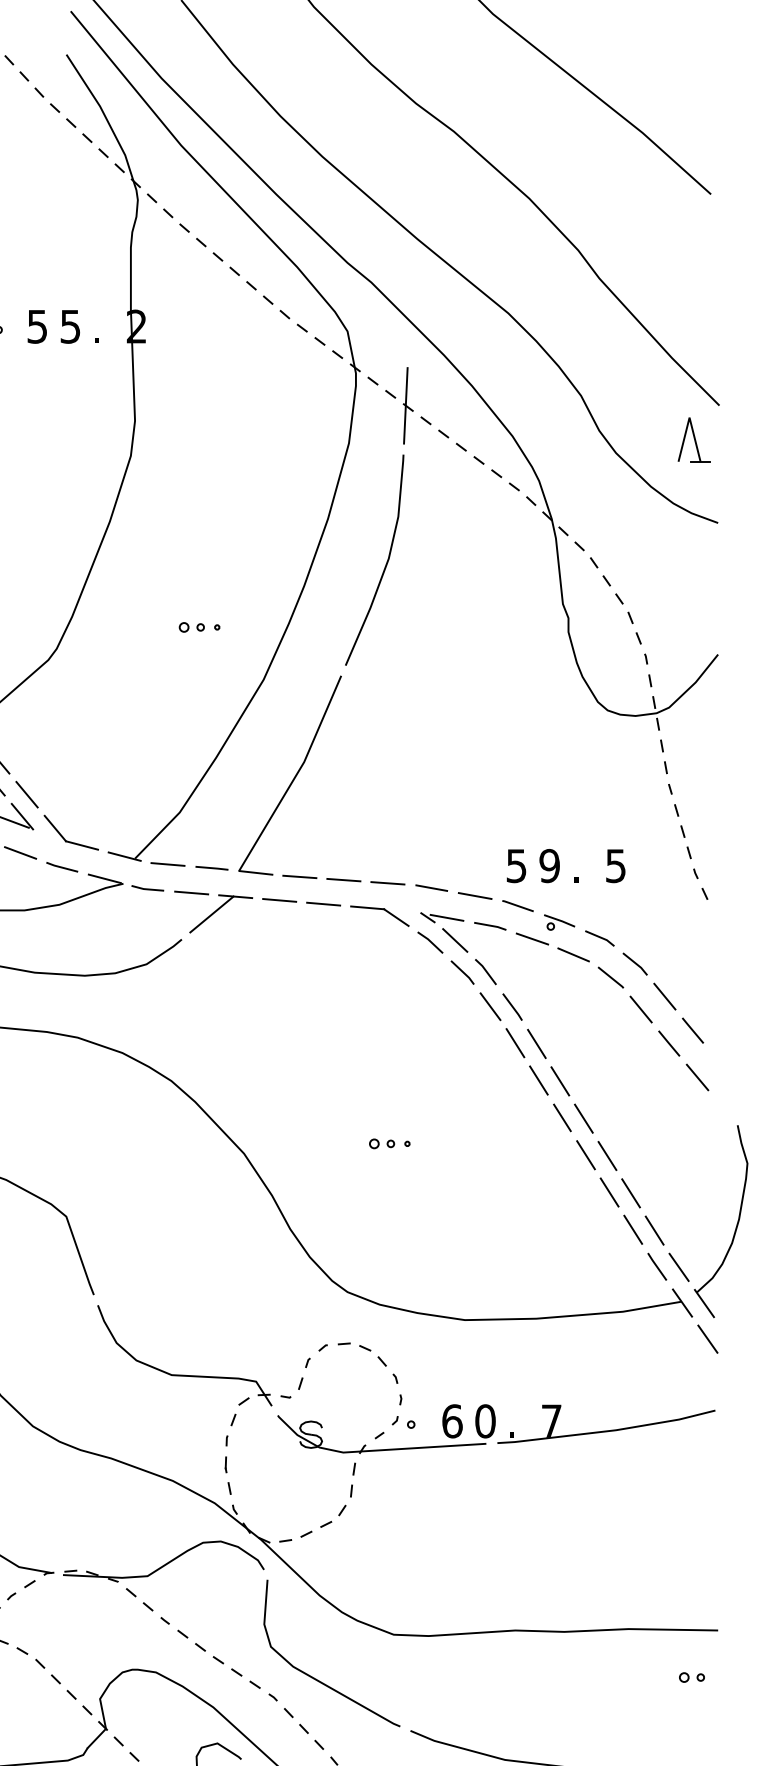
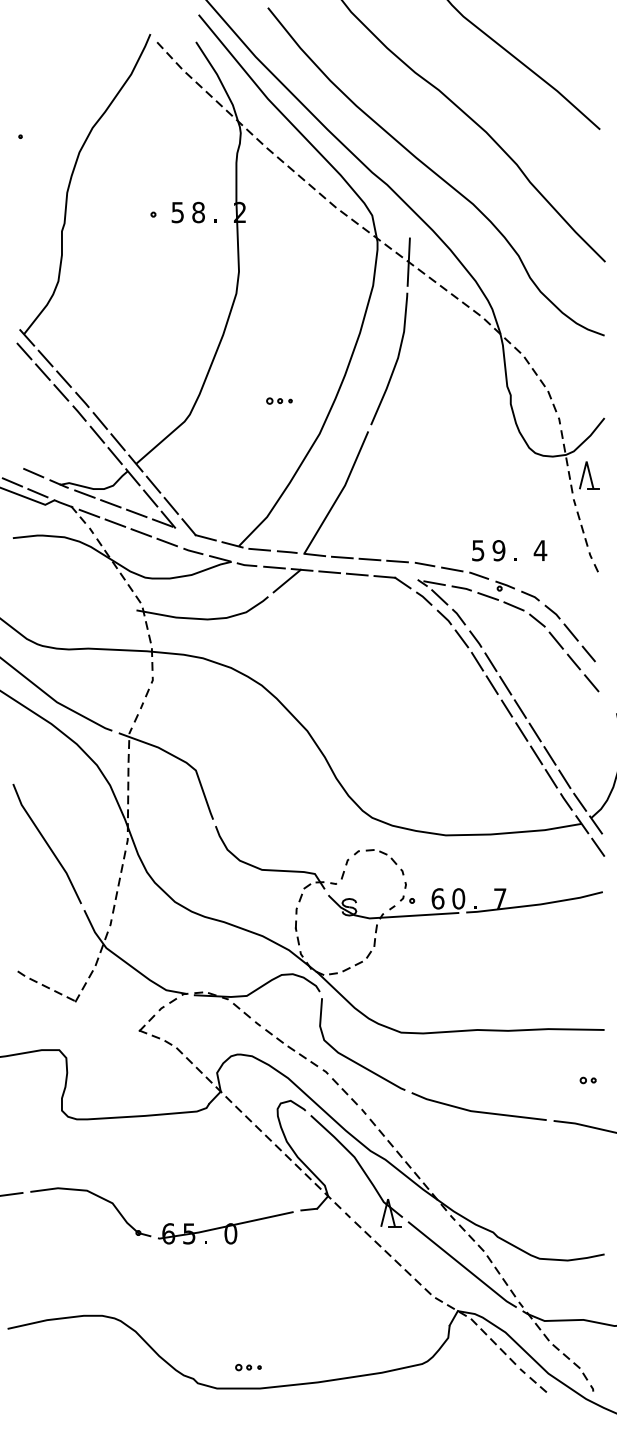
text: (70, 326) -> (198, 212), 5 -> 8
part: (694, 439) -> (589, 475), moved
text: (615, 865) -> (540, 550), 5 -> 4
part: (389, 1143) -> (398, 724), removed
part: (690, 1677) -> (587, 1080), moved

